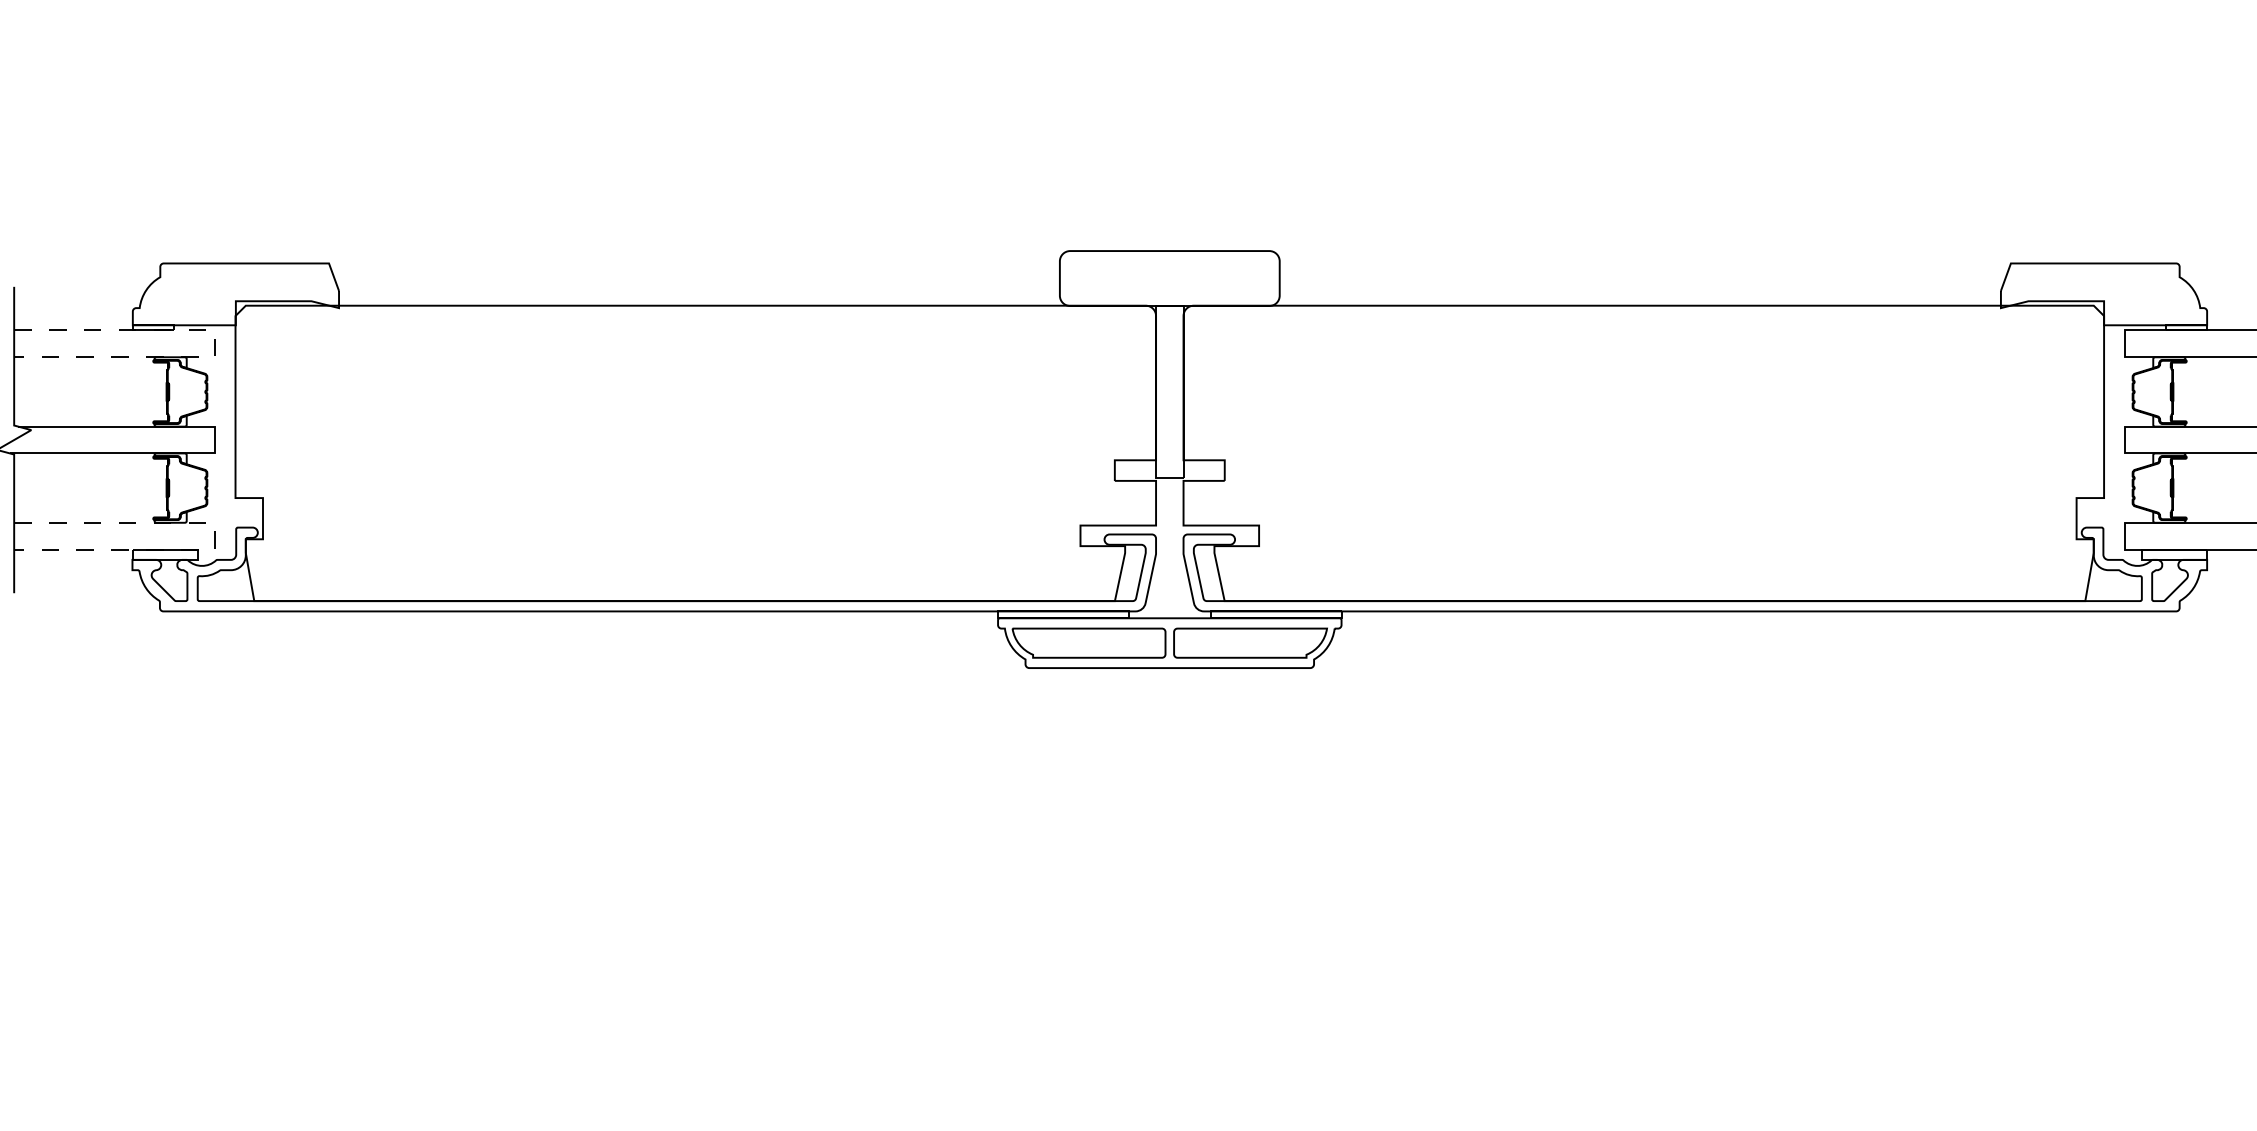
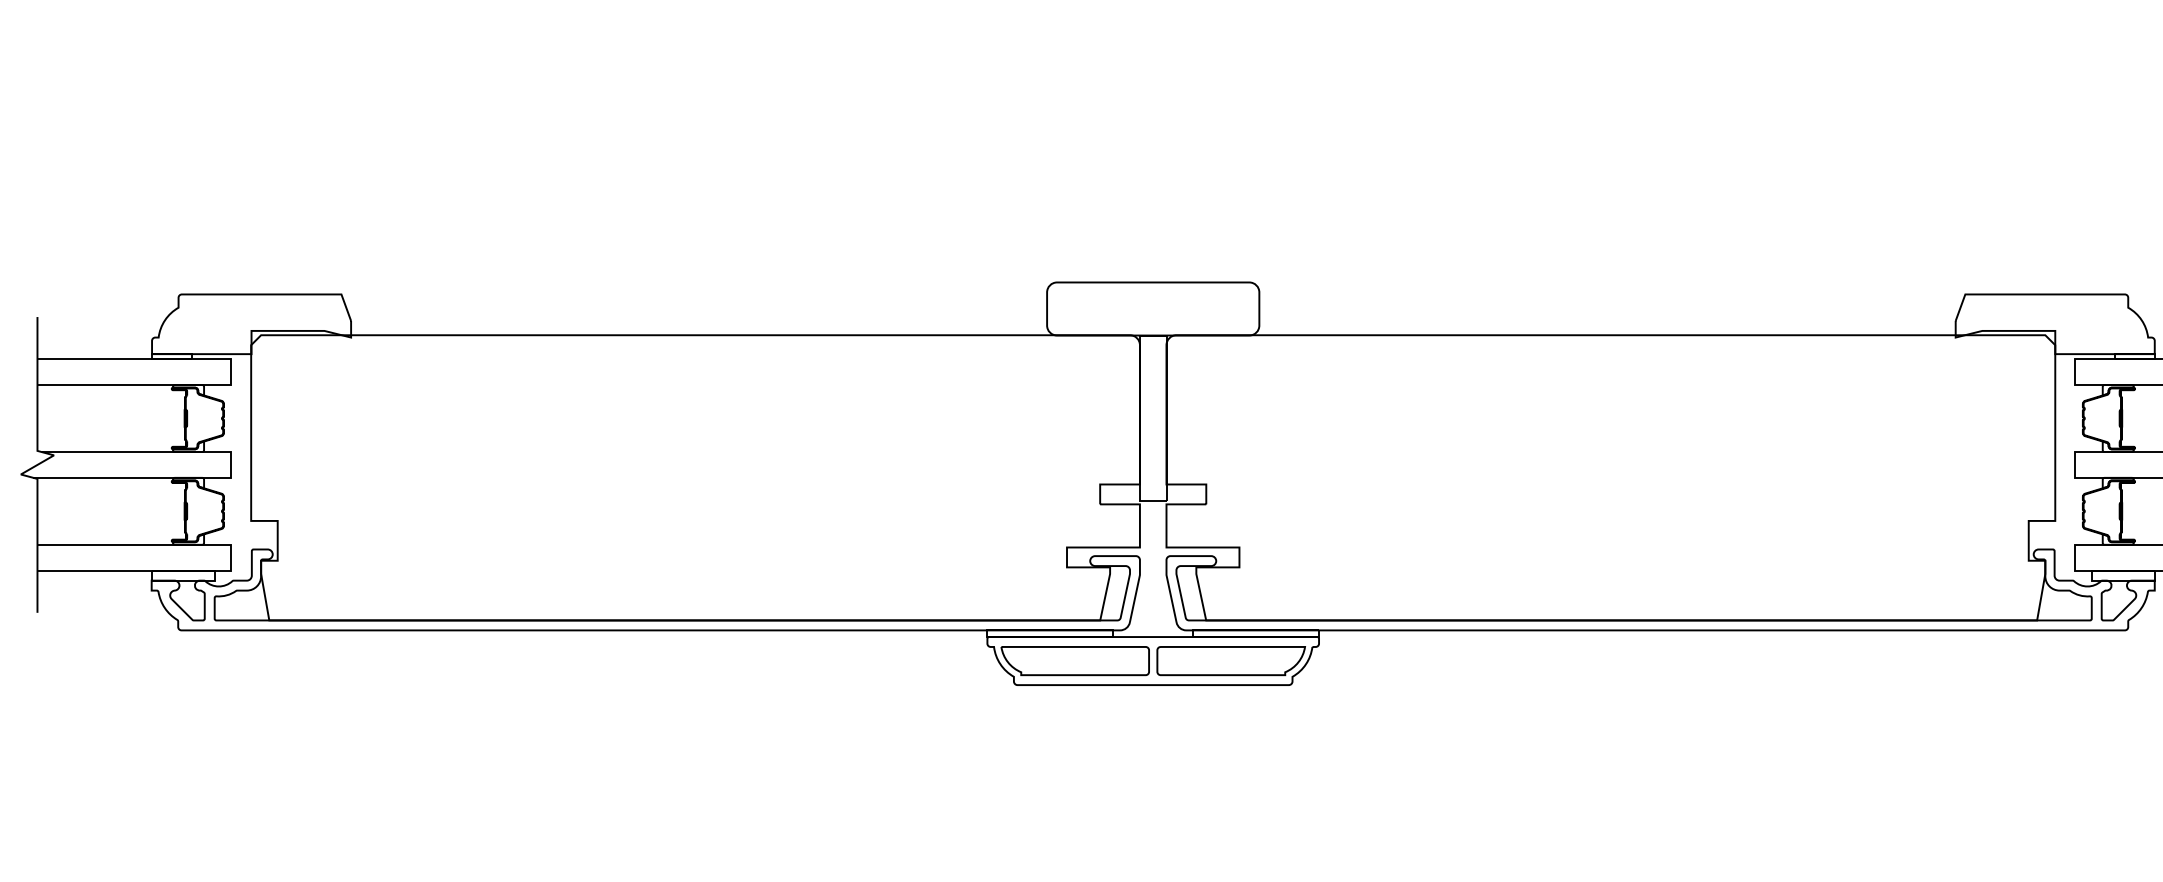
line: (215, 344) -> (231, 372), dashed -> solid
line: (215, 536) -> (231, 558), dashed -> solid

